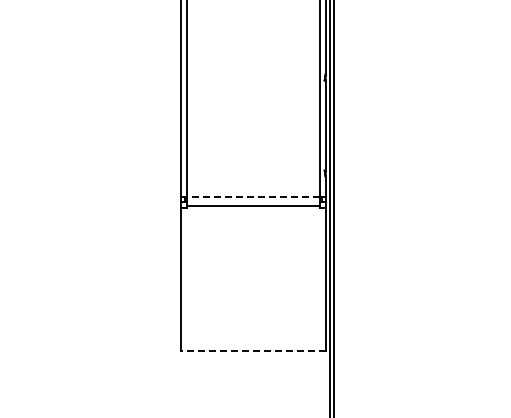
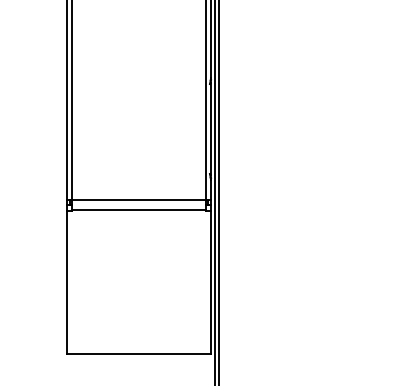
line: (253, 196) -> (138, 199), dashed -> solid
line: (252, 350) -> (137, 353), dashed -> solid

